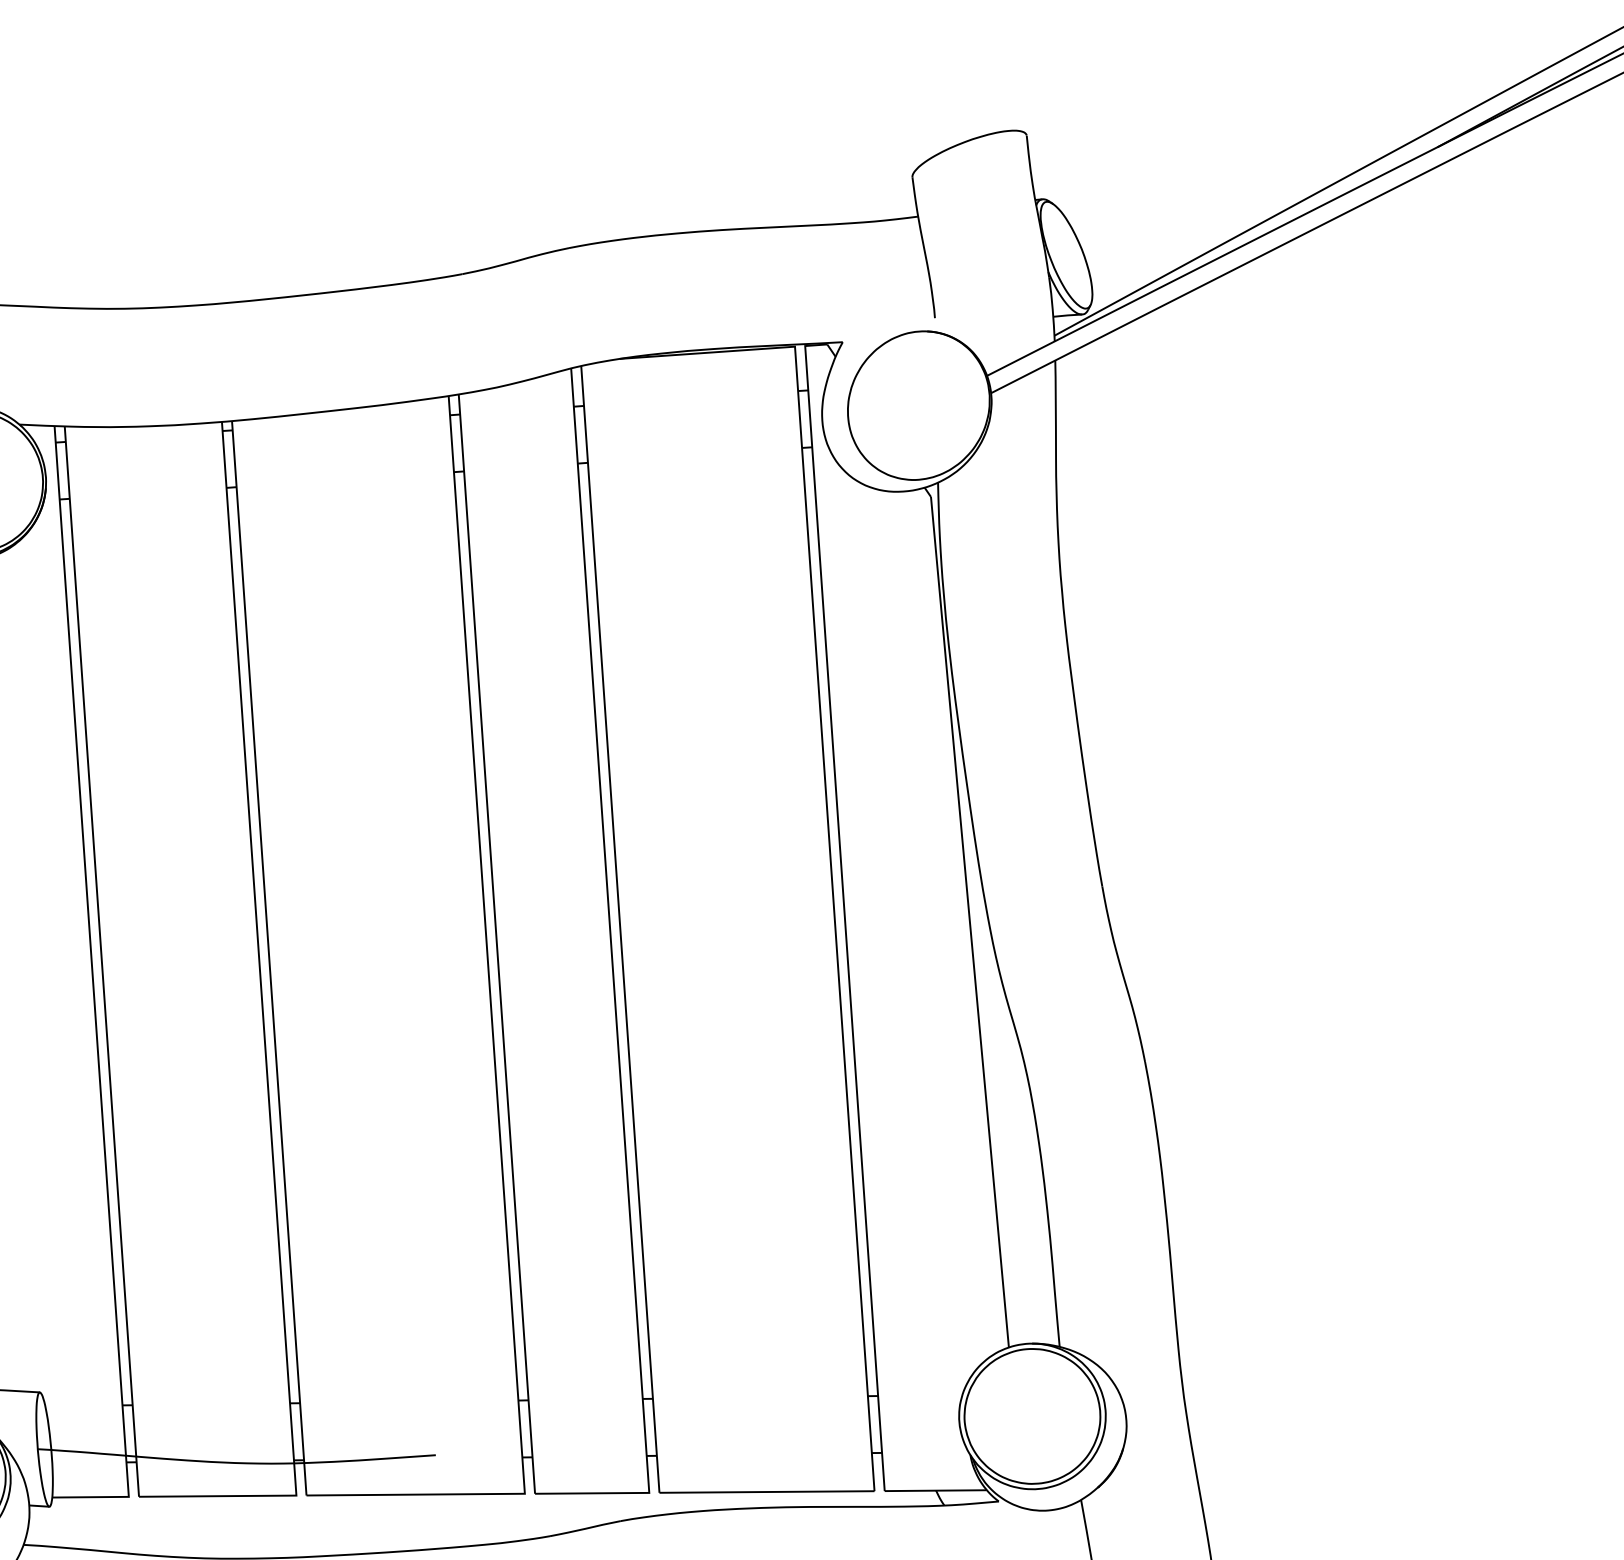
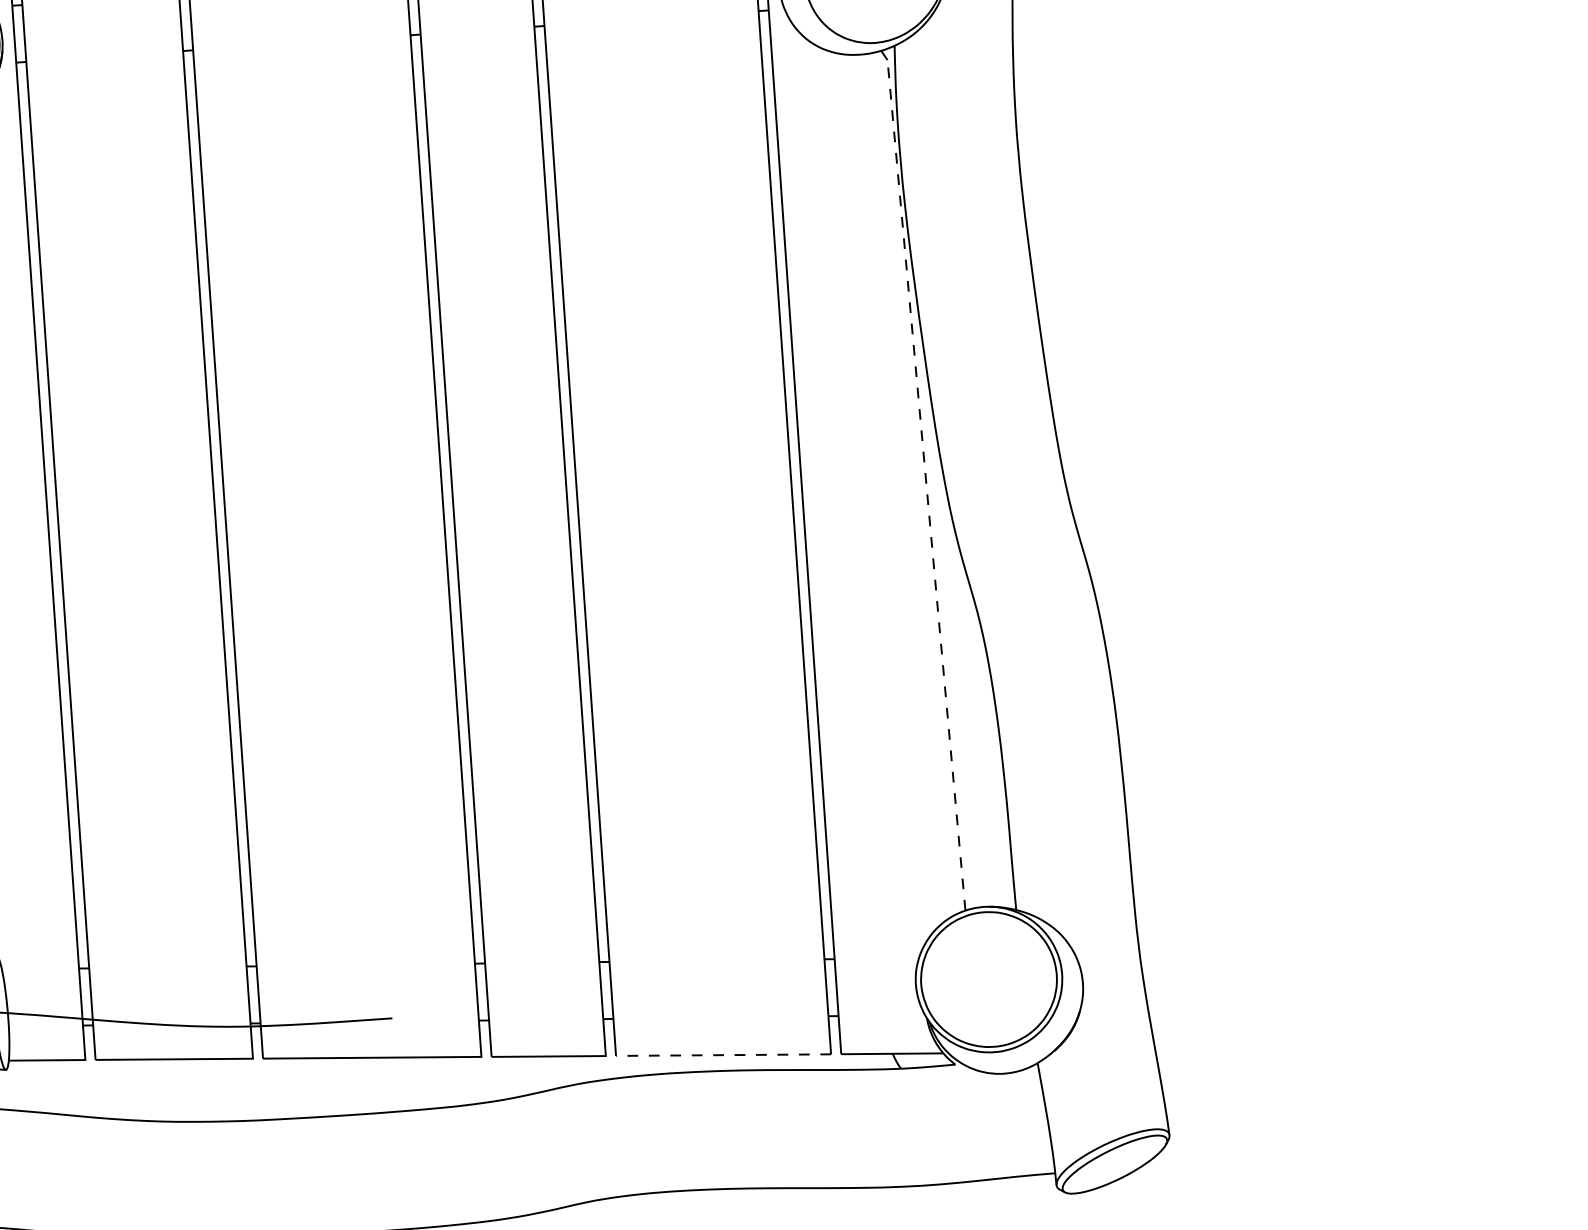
line: (969, 921) -> (926, 484), solid -> dashed
line: (766, 1492) -> (723, 1055), solid -> dashed

